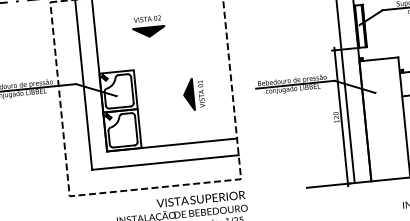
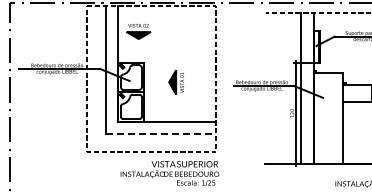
part: (148, 26) -> (138, 31), moved
part: (192, 94) -> (175, 82), moved
line: (165, 162) -> (161, 134), solid -> dashed

